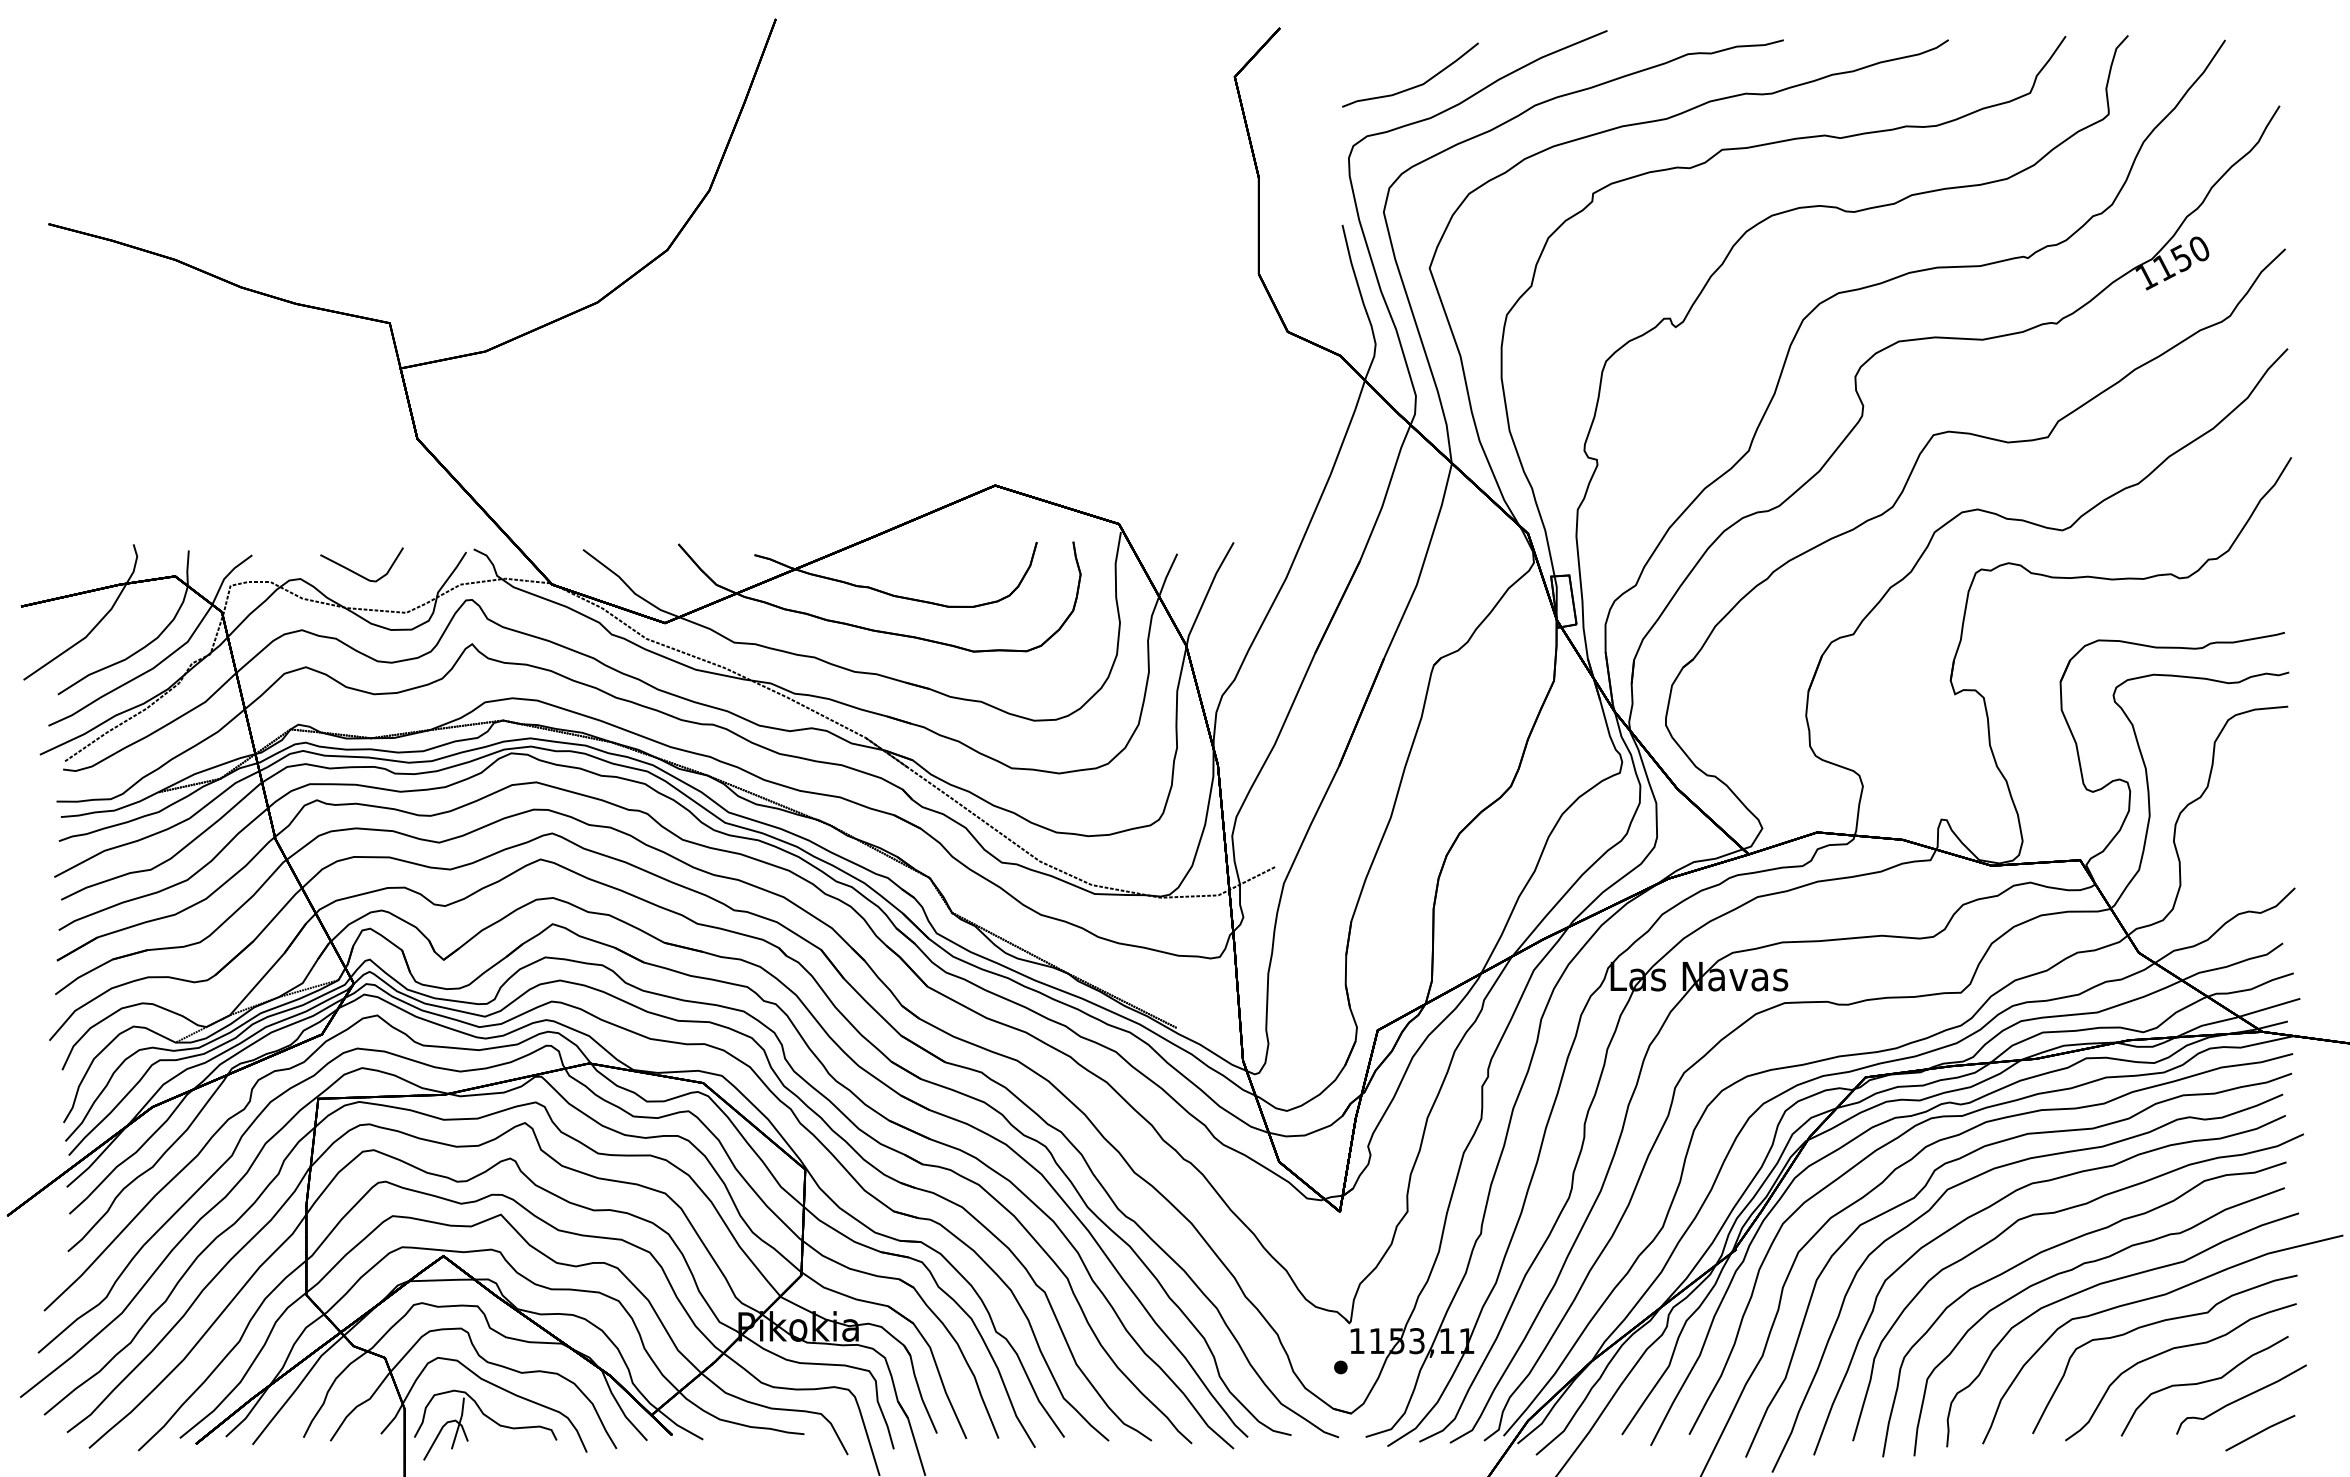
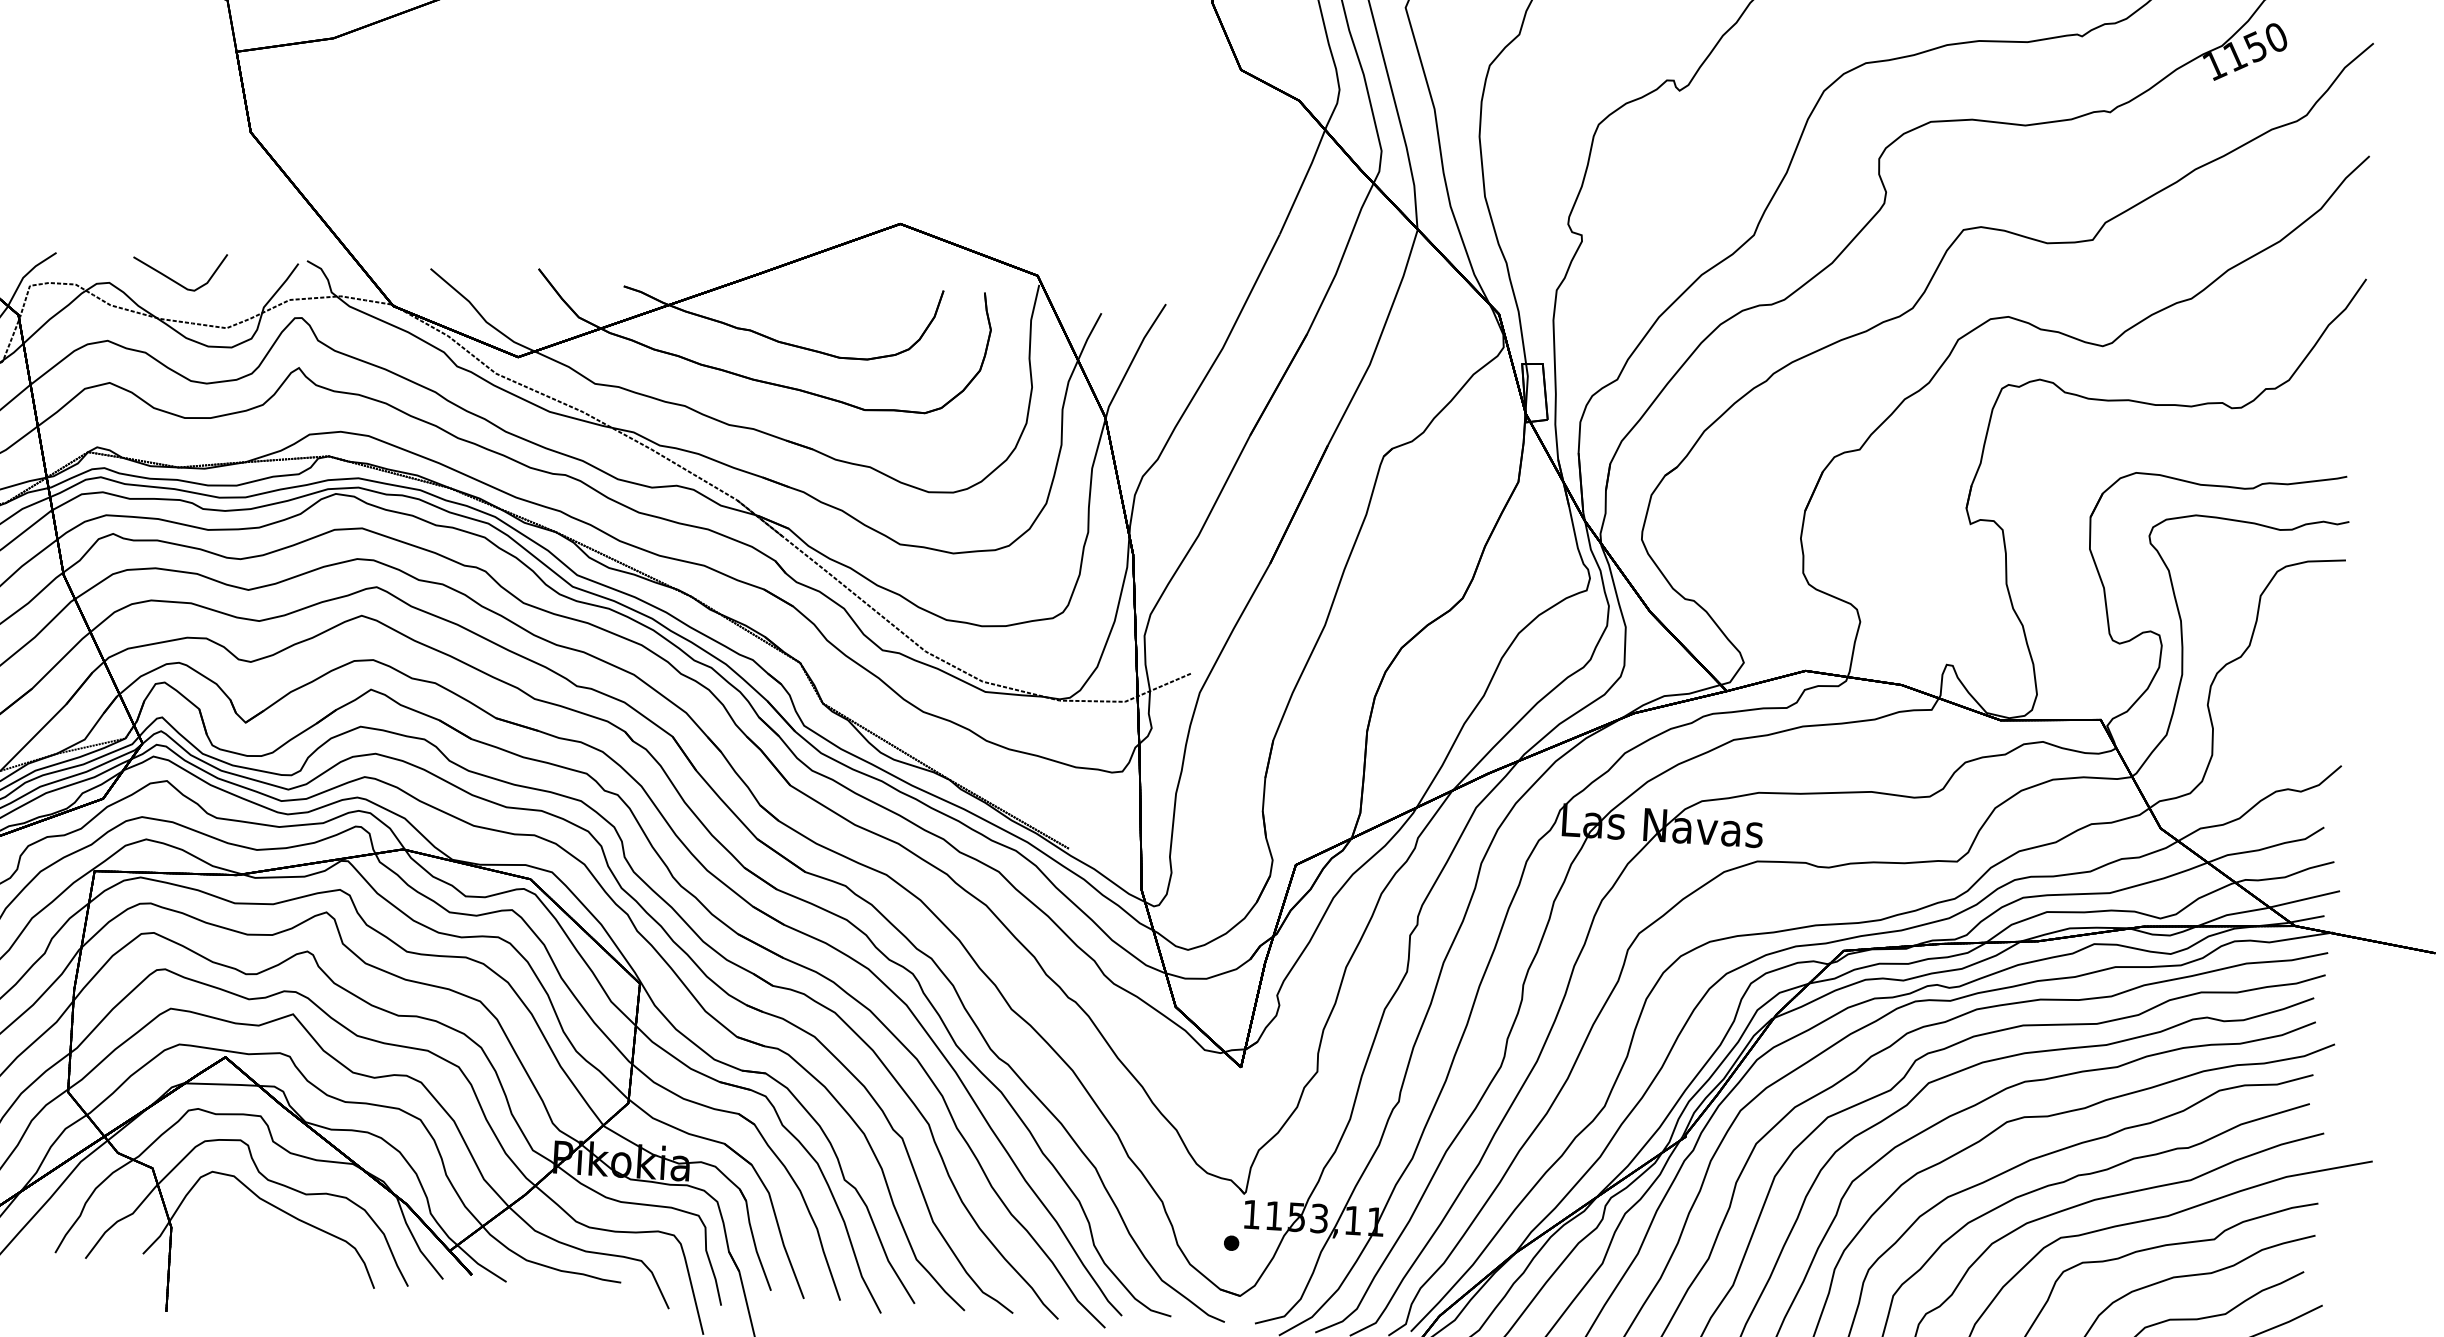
part: (489, 1419) -> (266, 1244), removed

